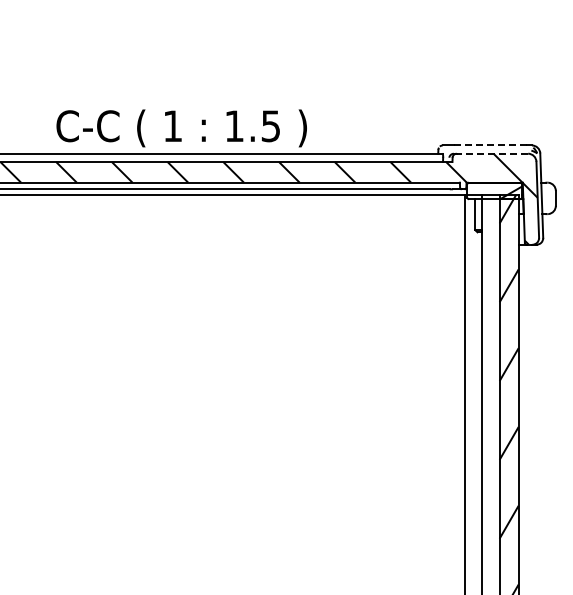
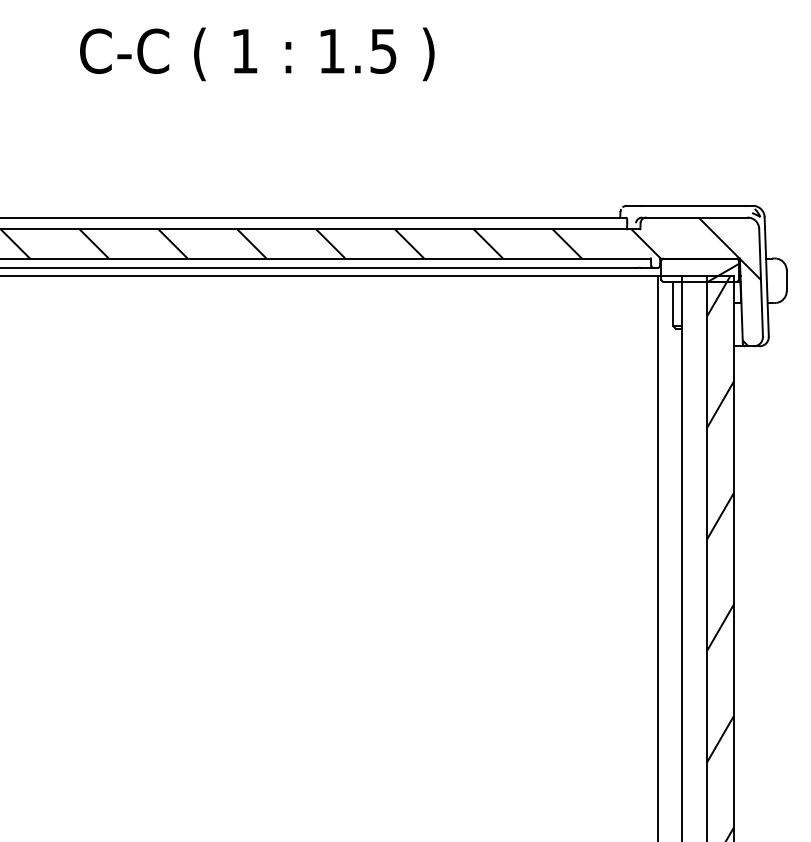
text: (181, 128) -> (256, 54), moved
line: (490, 145) -> (694, 205), dashed -> solid
line: (492, 153) -> (697, 217), dashed -> solid

